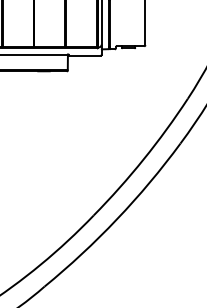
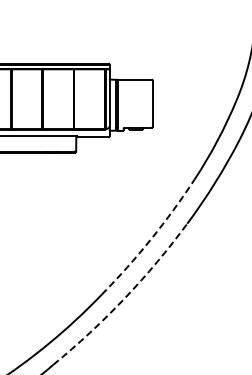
arc: (144, 159) -> (151, 239), solid -> dashed
arc: (116, 219) -> (124, 298), solid -> dashed

